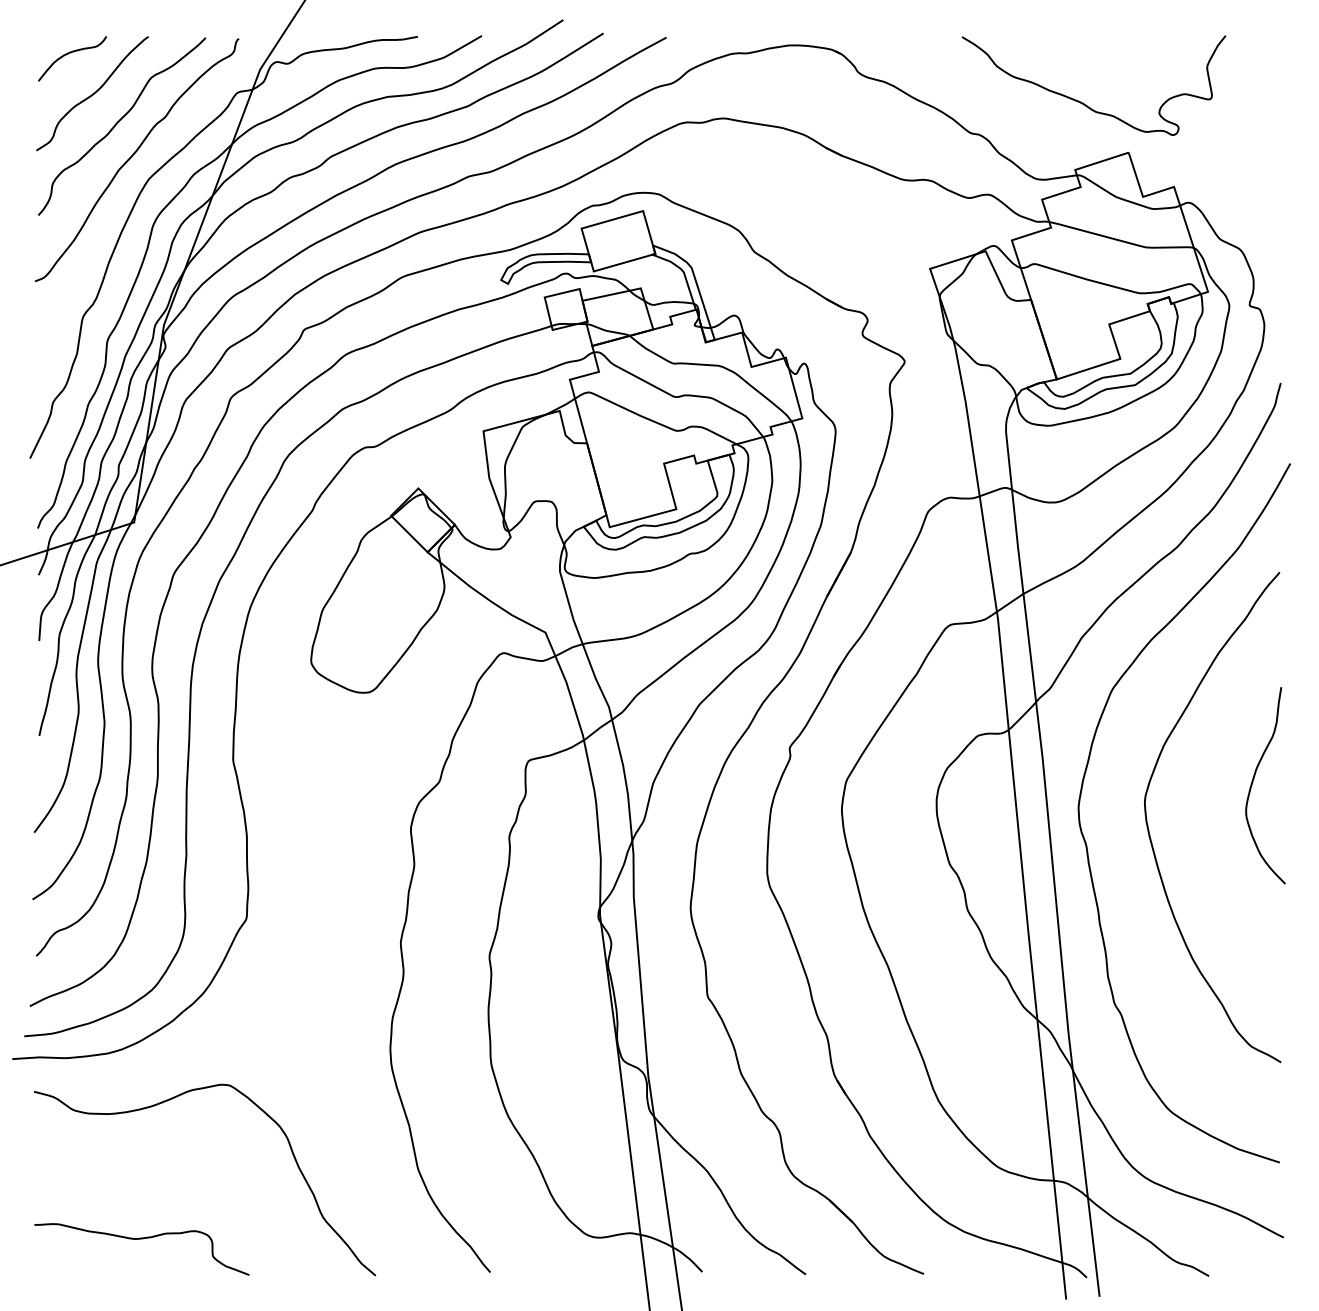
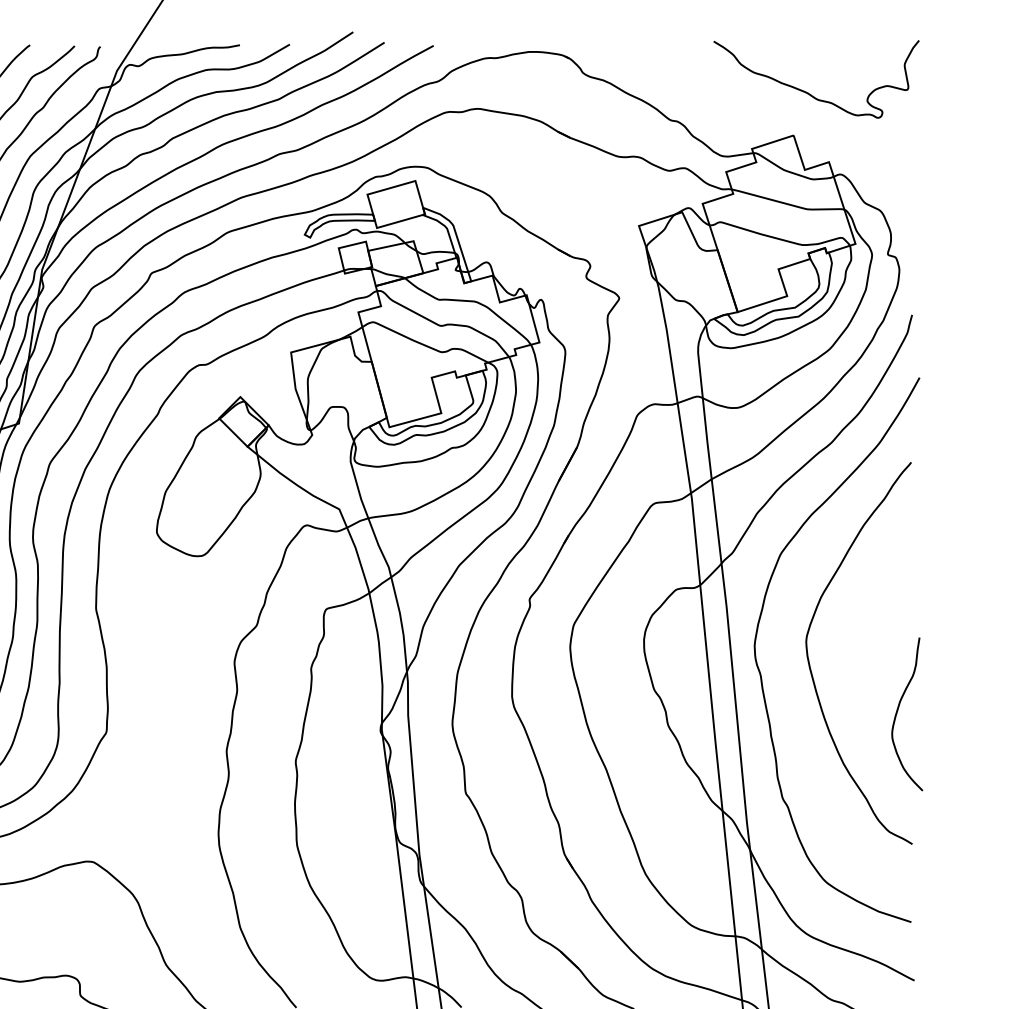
curve: (1083, 102) -> (808, 92), moved
curve: (1253, 782) -> (897, 711), moved

